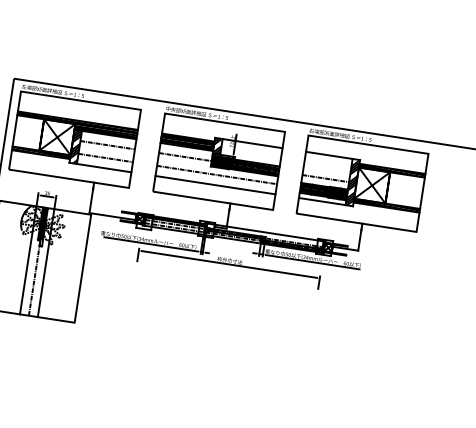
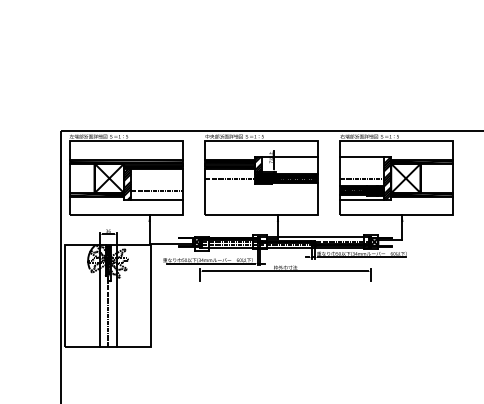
line: (107, 145) -> (156, 178), removed
line: (216, 174) -> (261, 190), removed
line: (215, 185) -> (261, 200), removed

